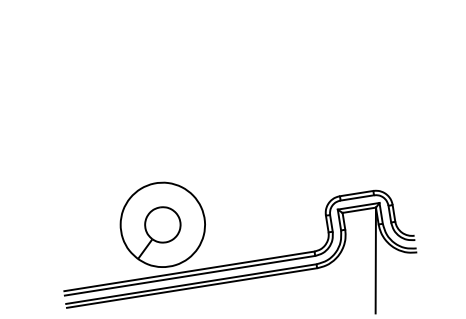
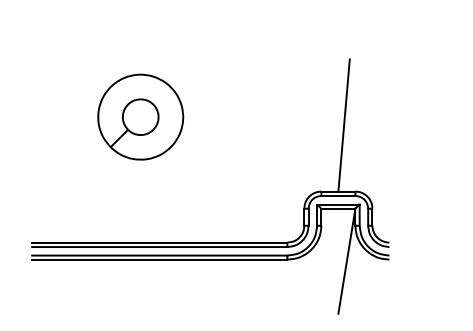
line: (351, 127) -> (343, 125), added
part: (162, 224) -> (140, 116), moved

